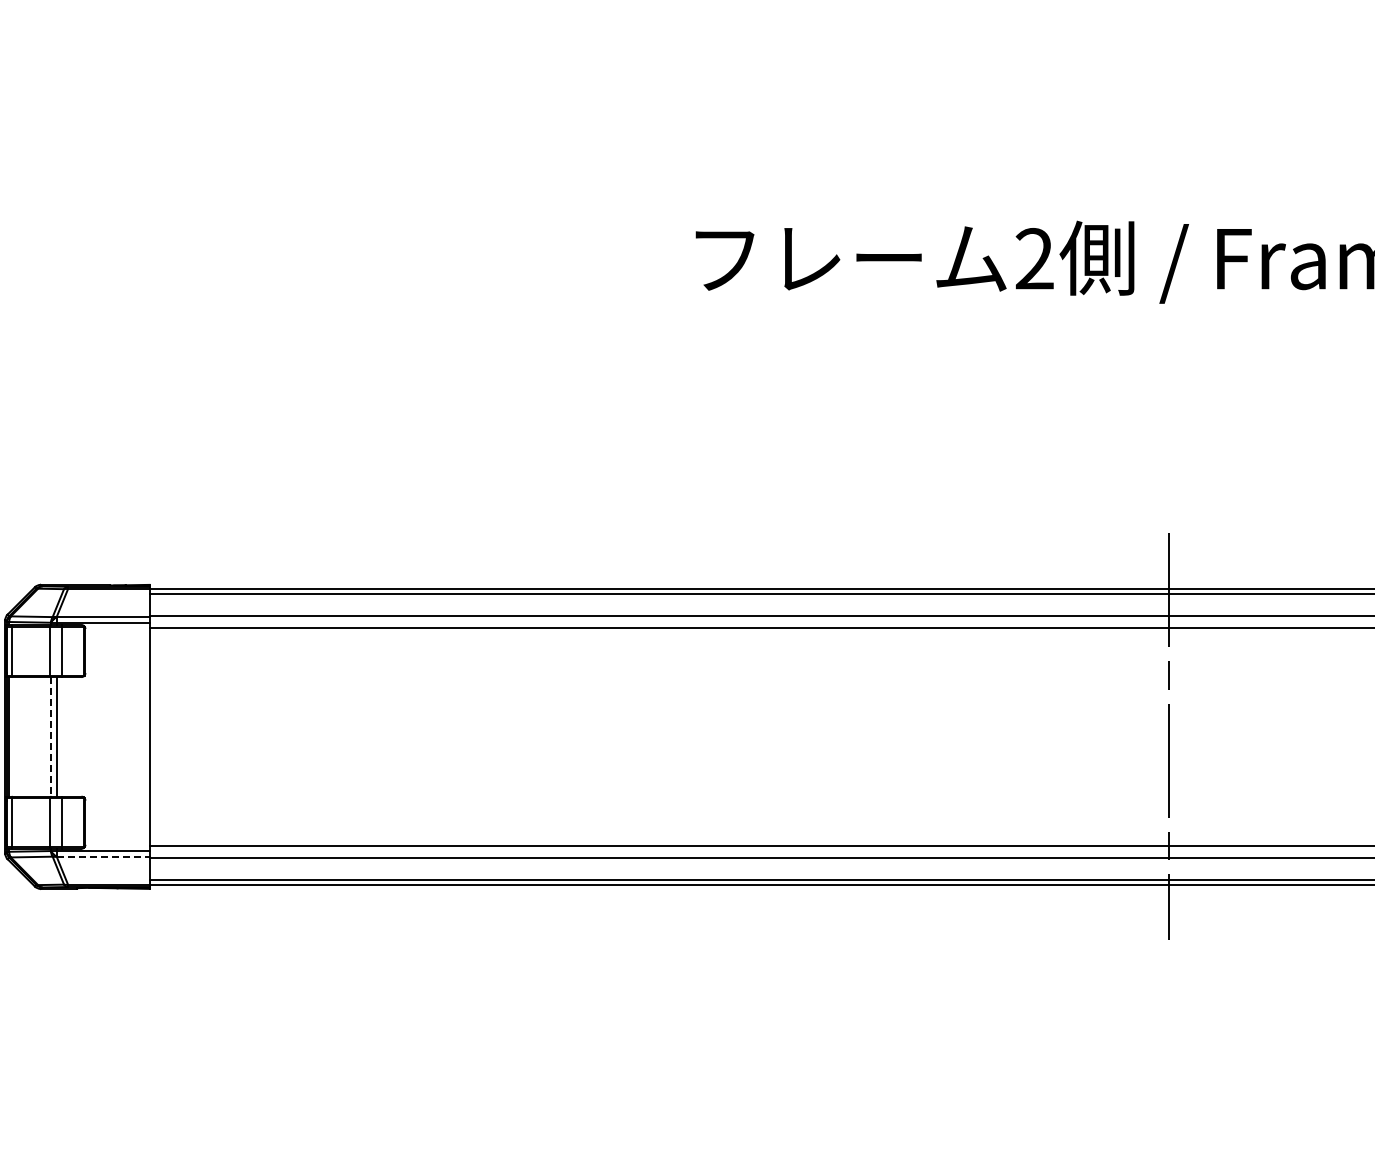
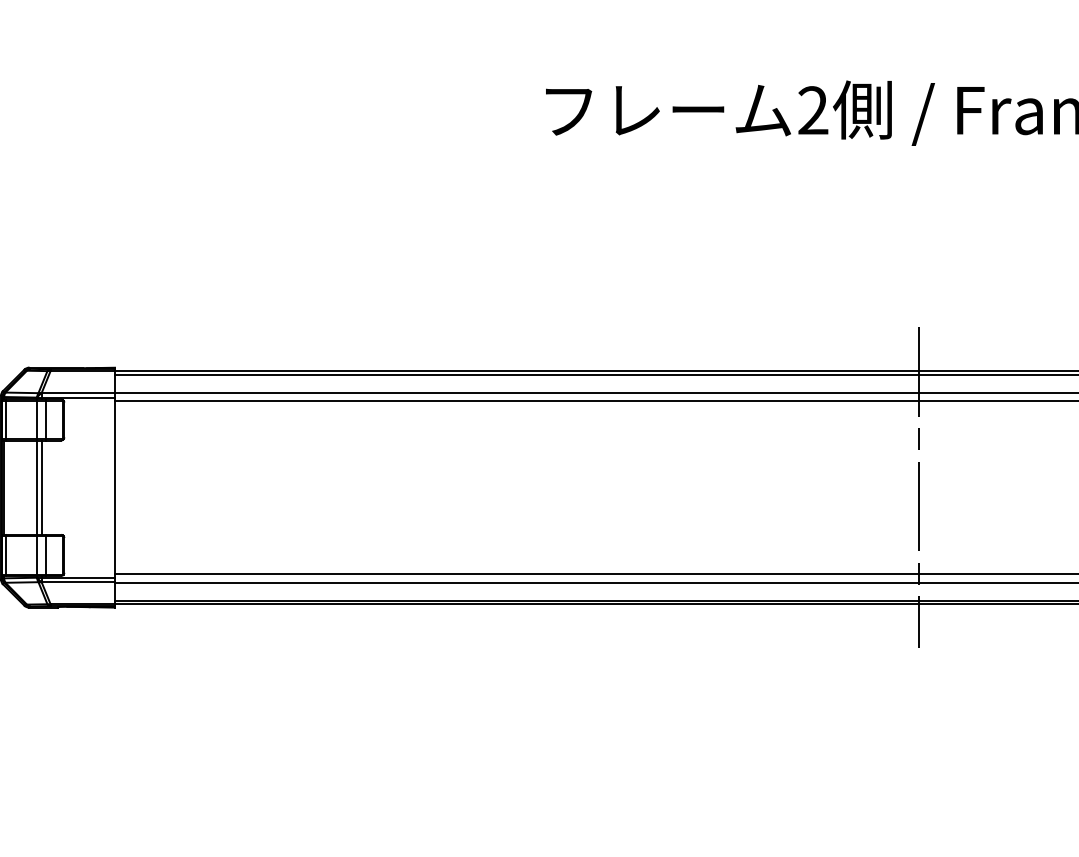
line: (51, 736) -> (37, 487), dashed -> solid
line: (103, 856) -> (78, 582), dashed -> solid

